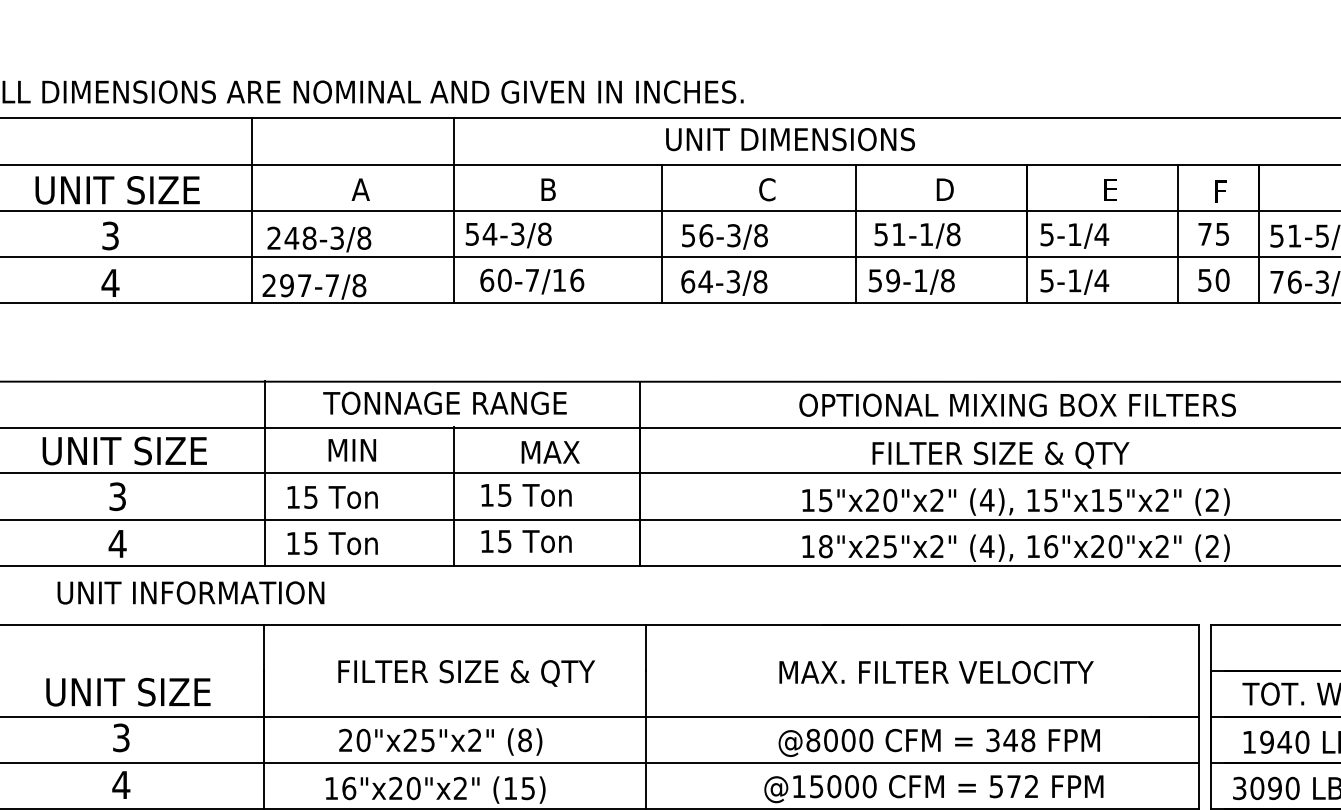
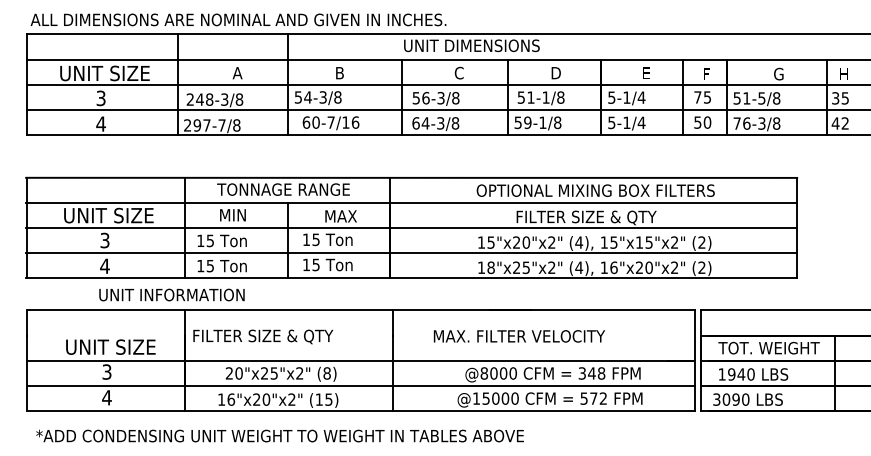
text: (190, 591) -> (171, 294), moved
text: (467, 672) -> (263, 336), moved
text: (936, 672) -> (519, 336), moved

